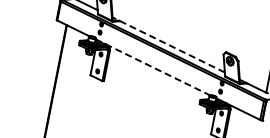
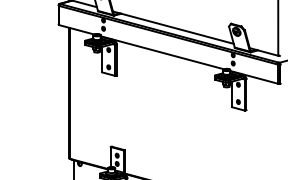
line: (168, 44) -> (173, 27), dashed -> solid
line: (153, 67) -> (162, 52), dashed -> solid

